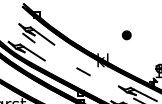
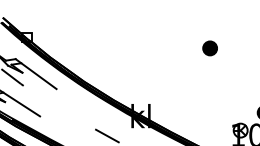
part: (126, 35) -> (209, 48), moved

